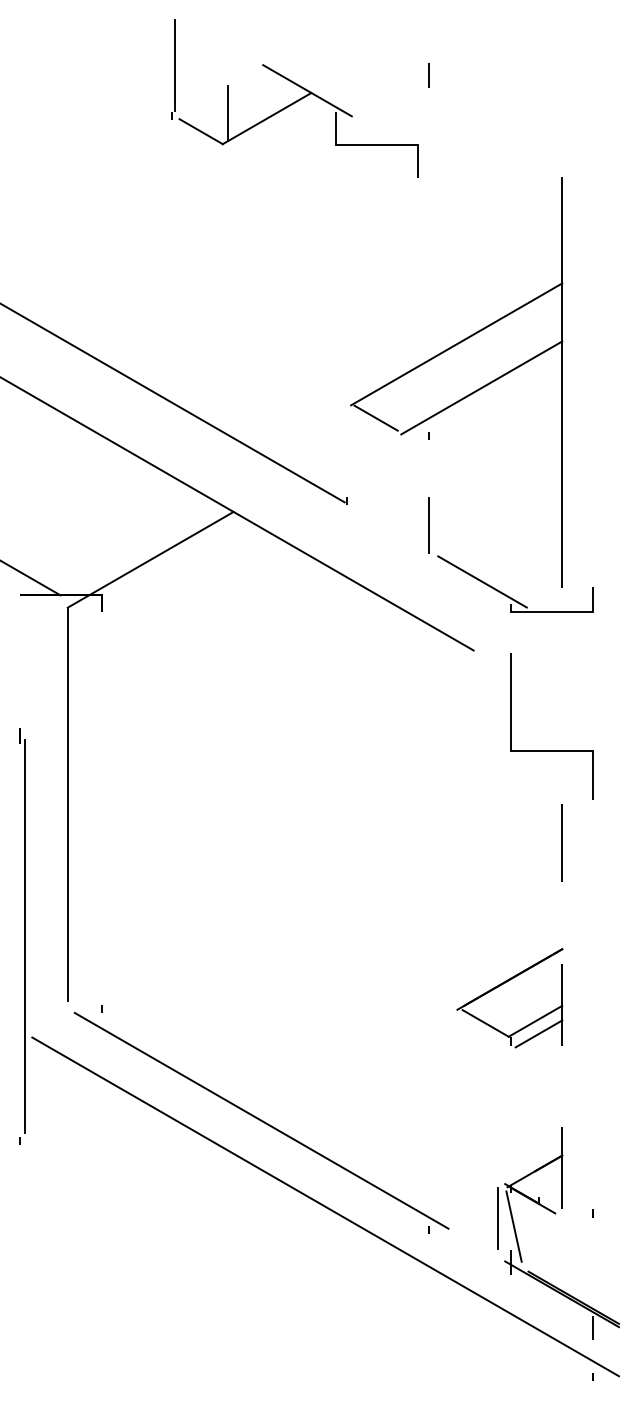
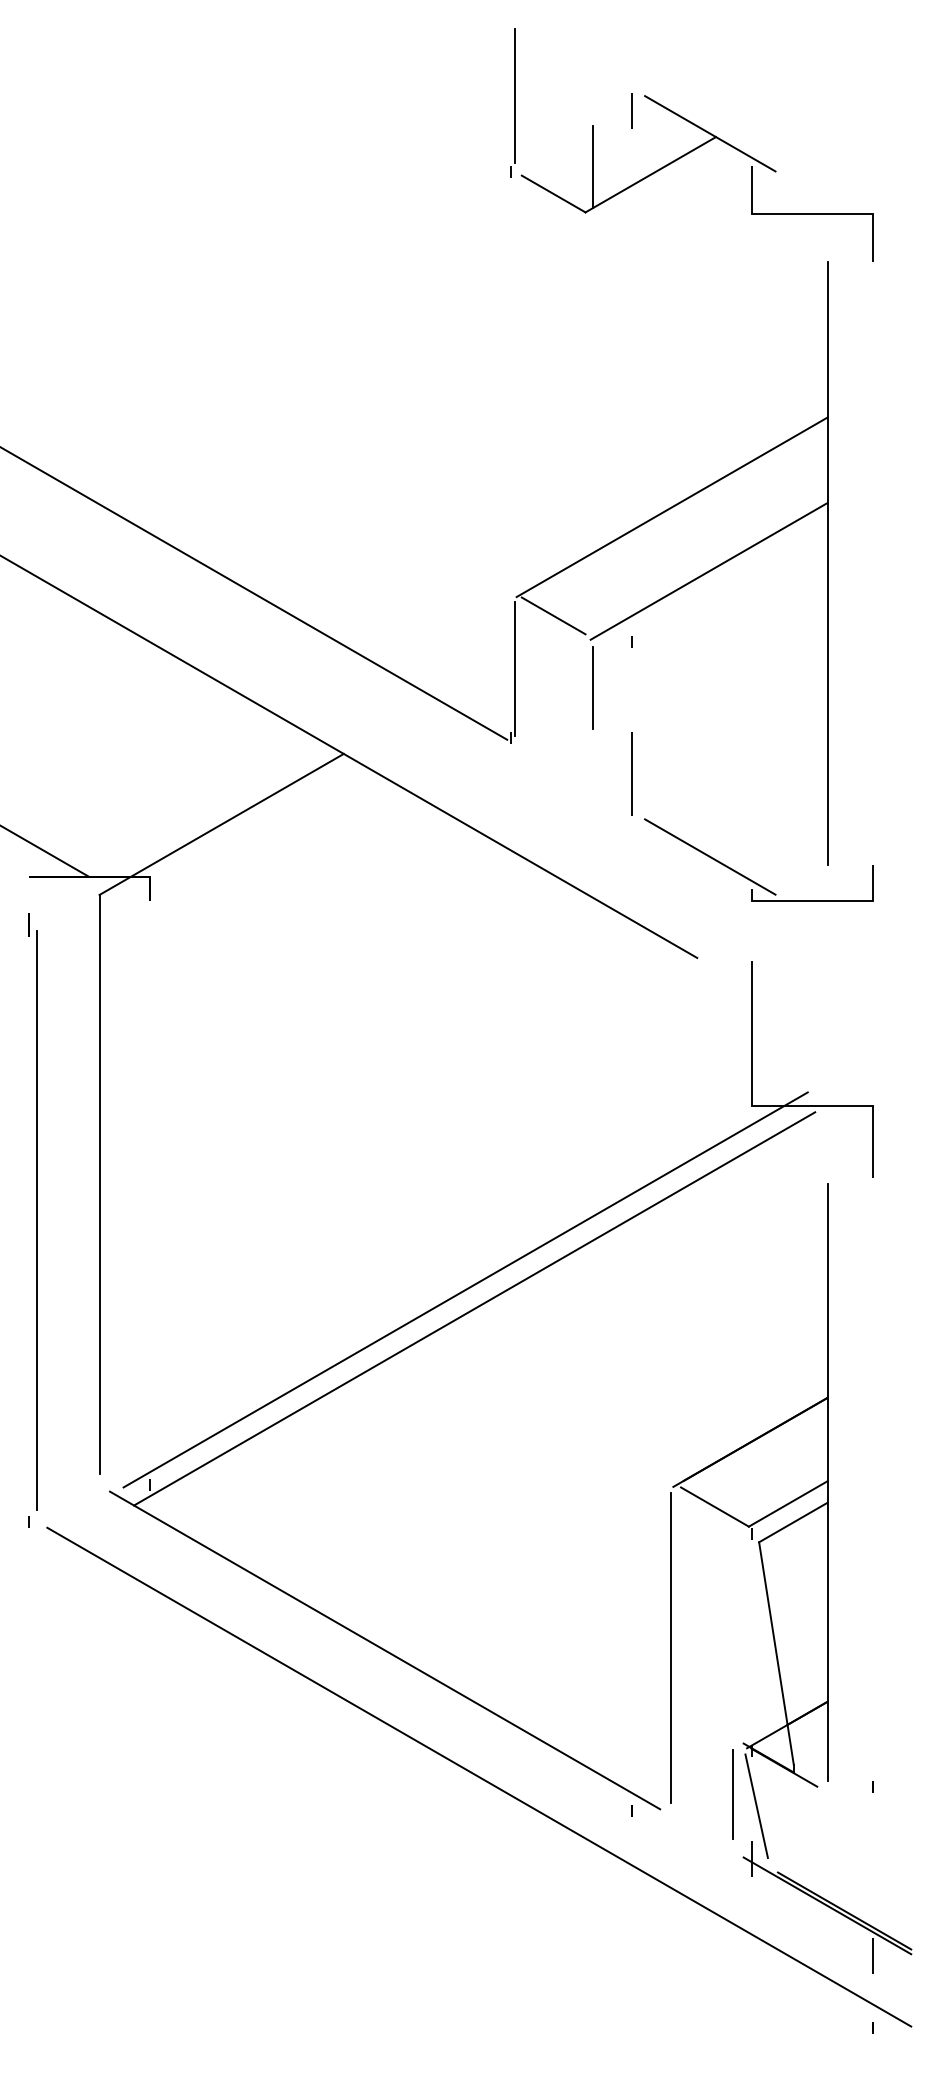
part: (294, 98) -> (691, 145), moved
line: (349, 453) -> (514, 667), added
line: (402, 466) -> (592, 687), added
line: (316, 875) -> (465, 1289), added
line: (322, 888) -> (474, 1308), added
part: (22, 936) -> (32, 1220), moved
line: (562, 1006) -> (828, 1482), dashed -> solid
line: (455, 1119) -> (670, 1648), added
line: (527, 1122) -> (776, 1652), added

